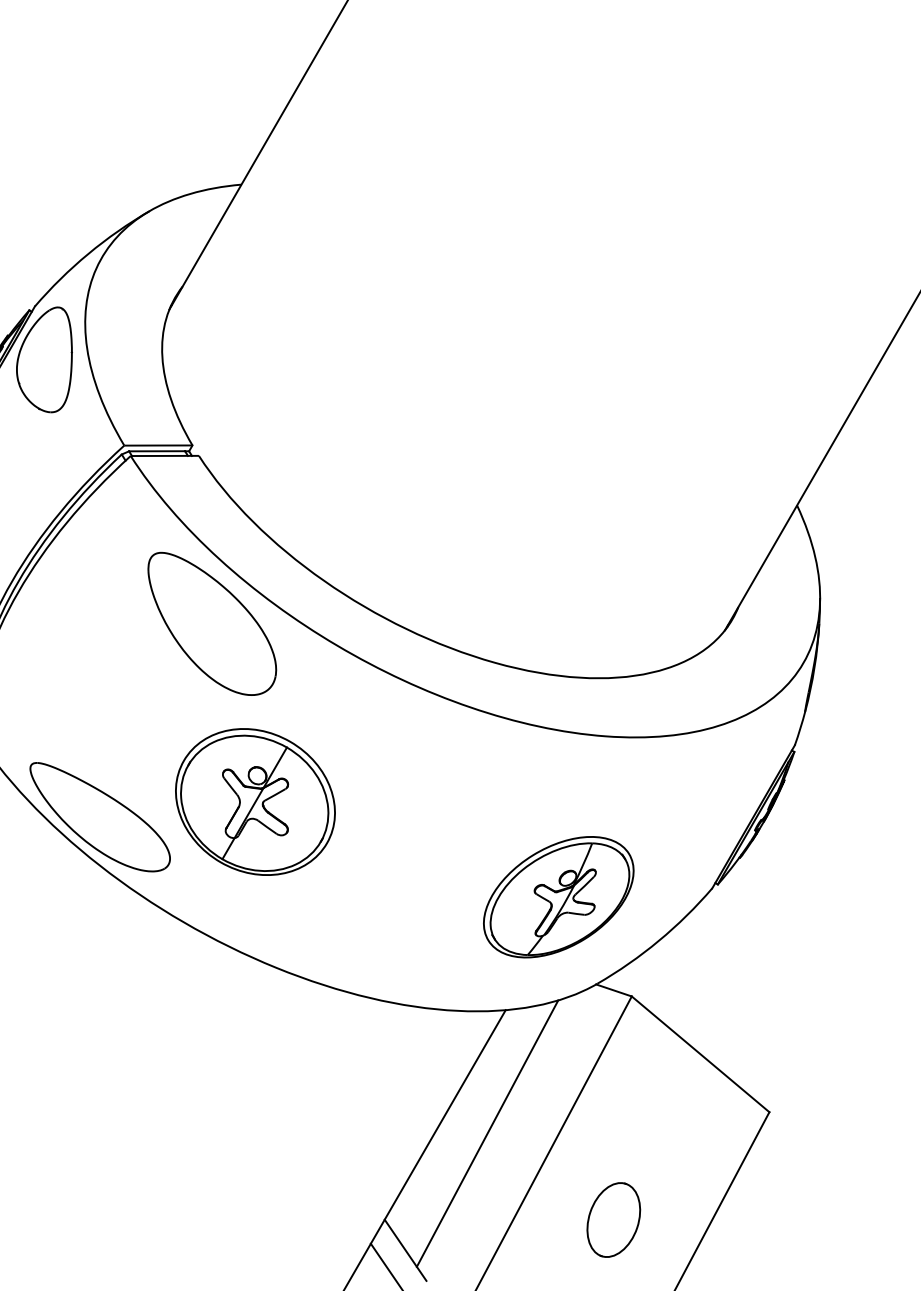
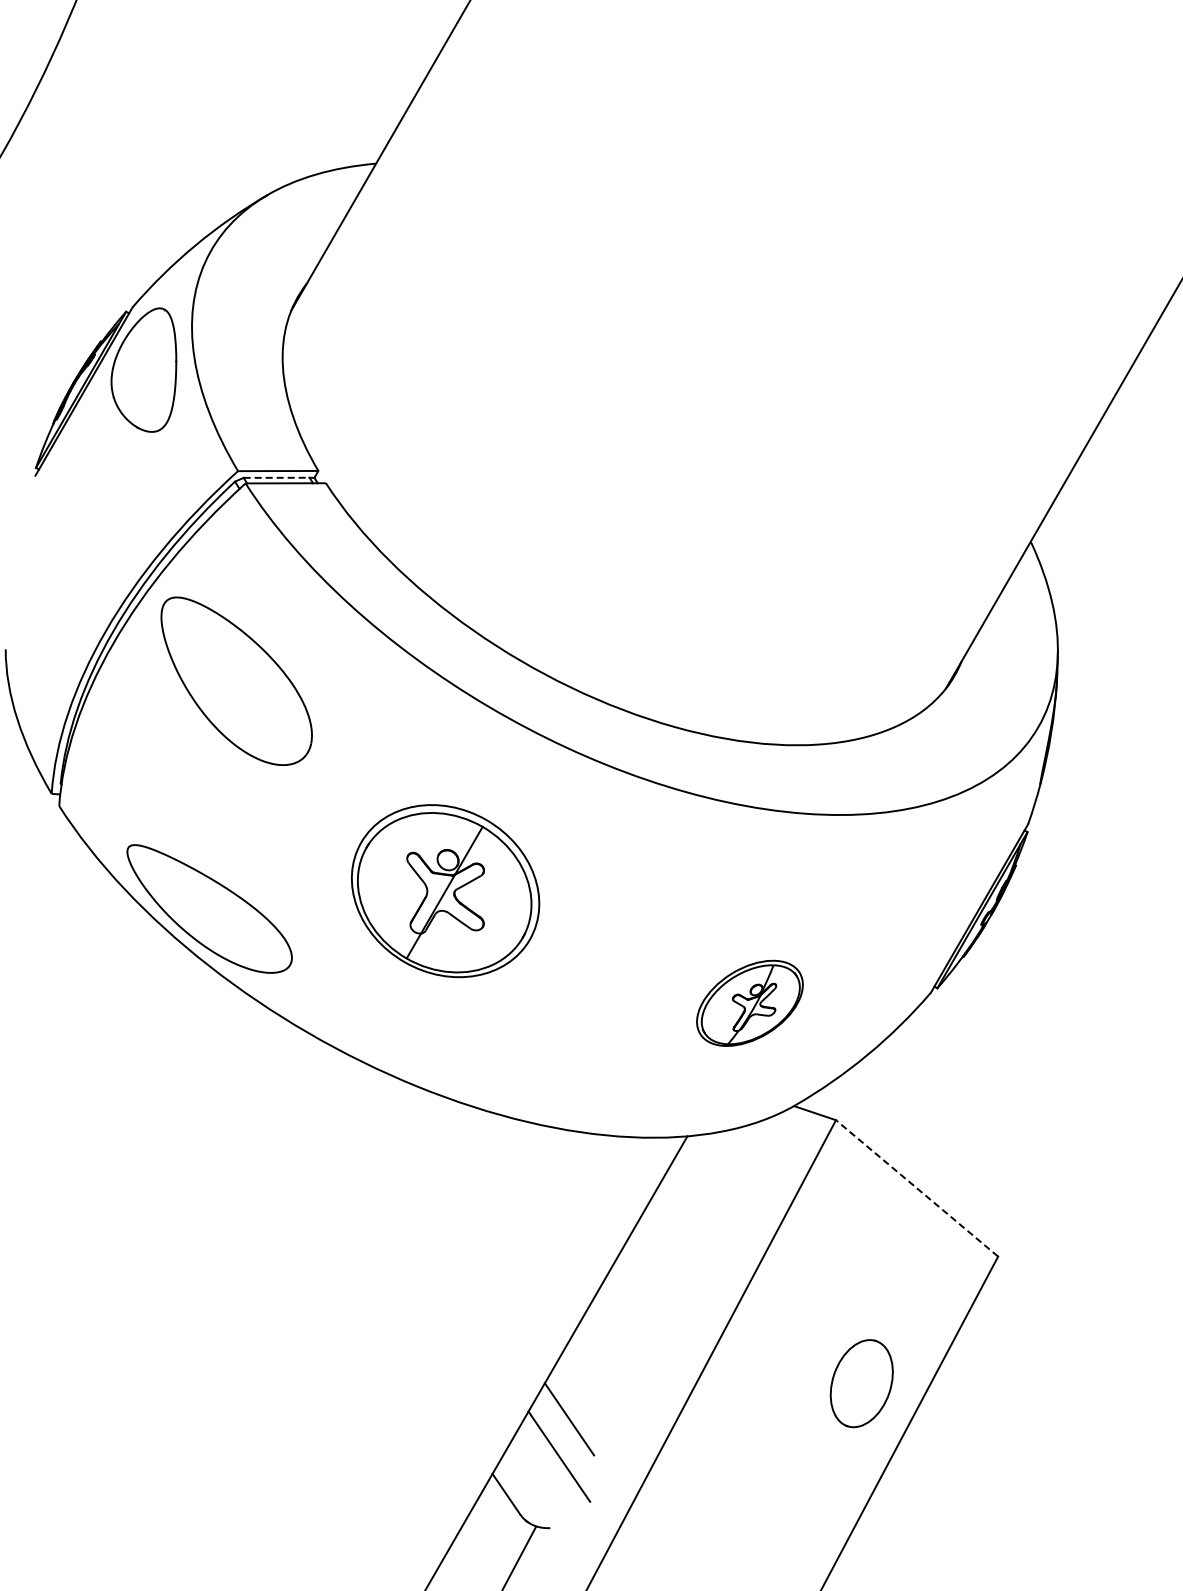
line: (156, 450) -> (276, 477), solid -> dashed
part: (212, 623) -> (236, 680), moved
part: (255, 802) -> (445, 891), moved
part: (558, 897) -> (749, 1003), size x0.6
line: (700, 1054) -> (917, 1188), solid -> dashed
line: (487, 1133) -> (665, 1281), removed
part: (613, 1219) -> (861, 1383), moved

